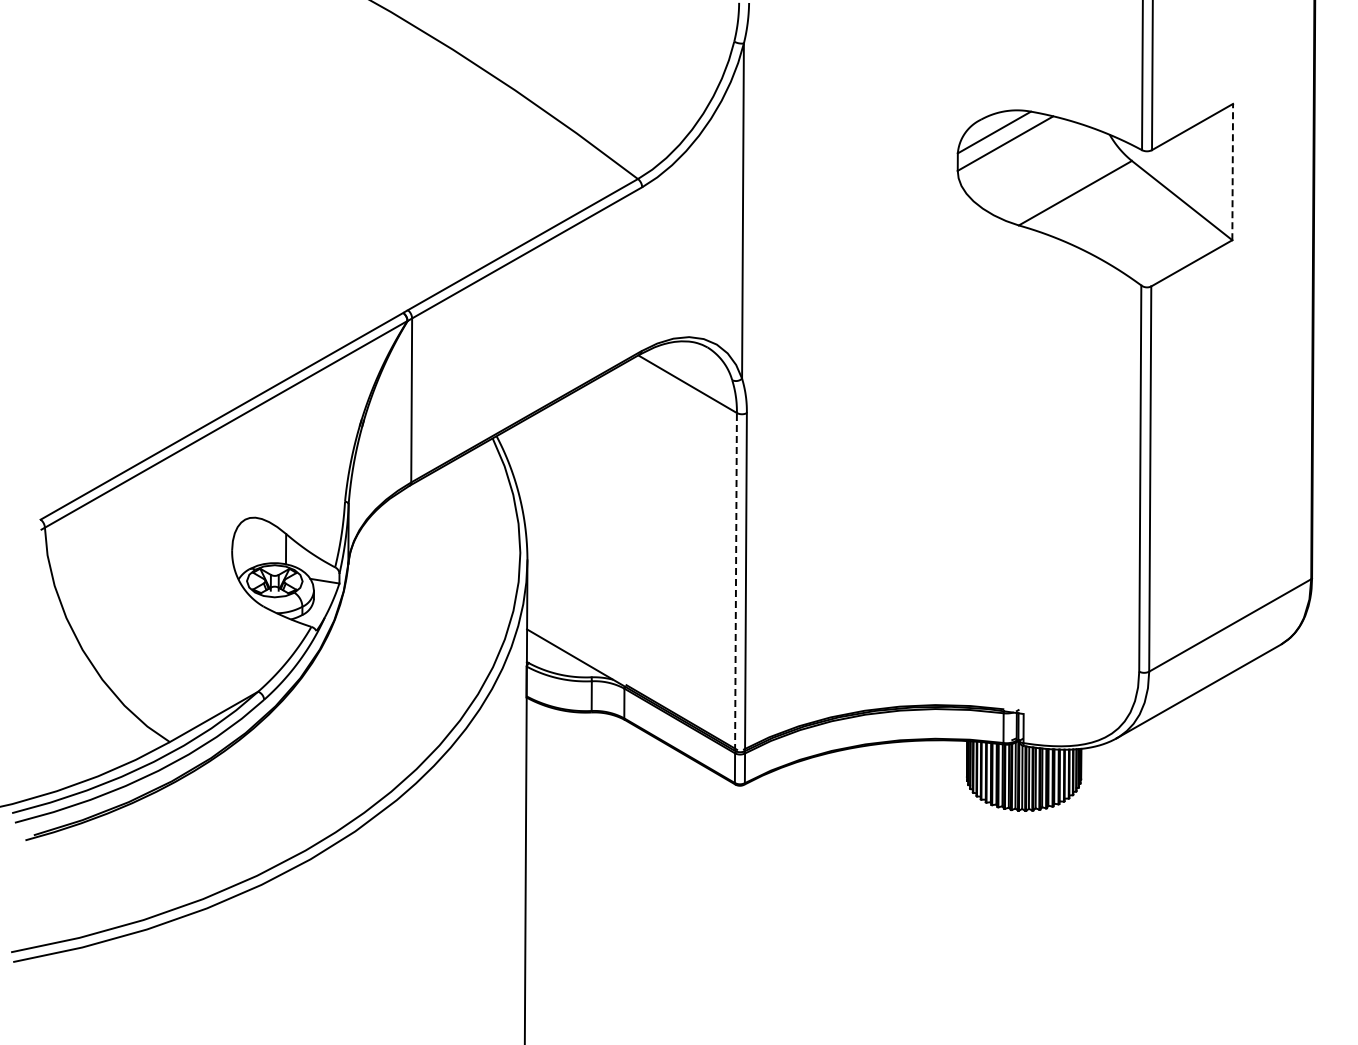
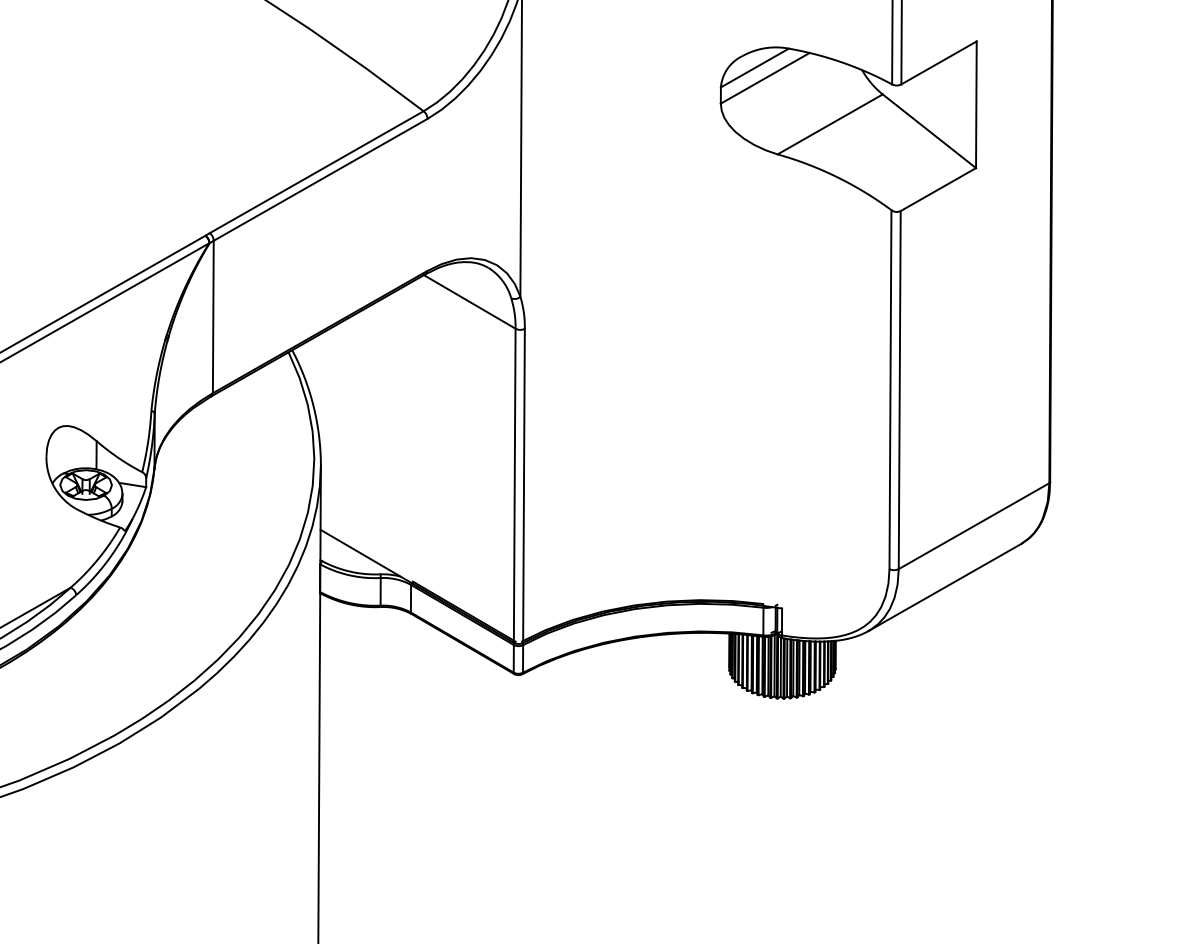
line: (1232, 171) -> (976, 104), dashed -> solid
line: (735, 582) -> (514, 486), dashed -> solid

